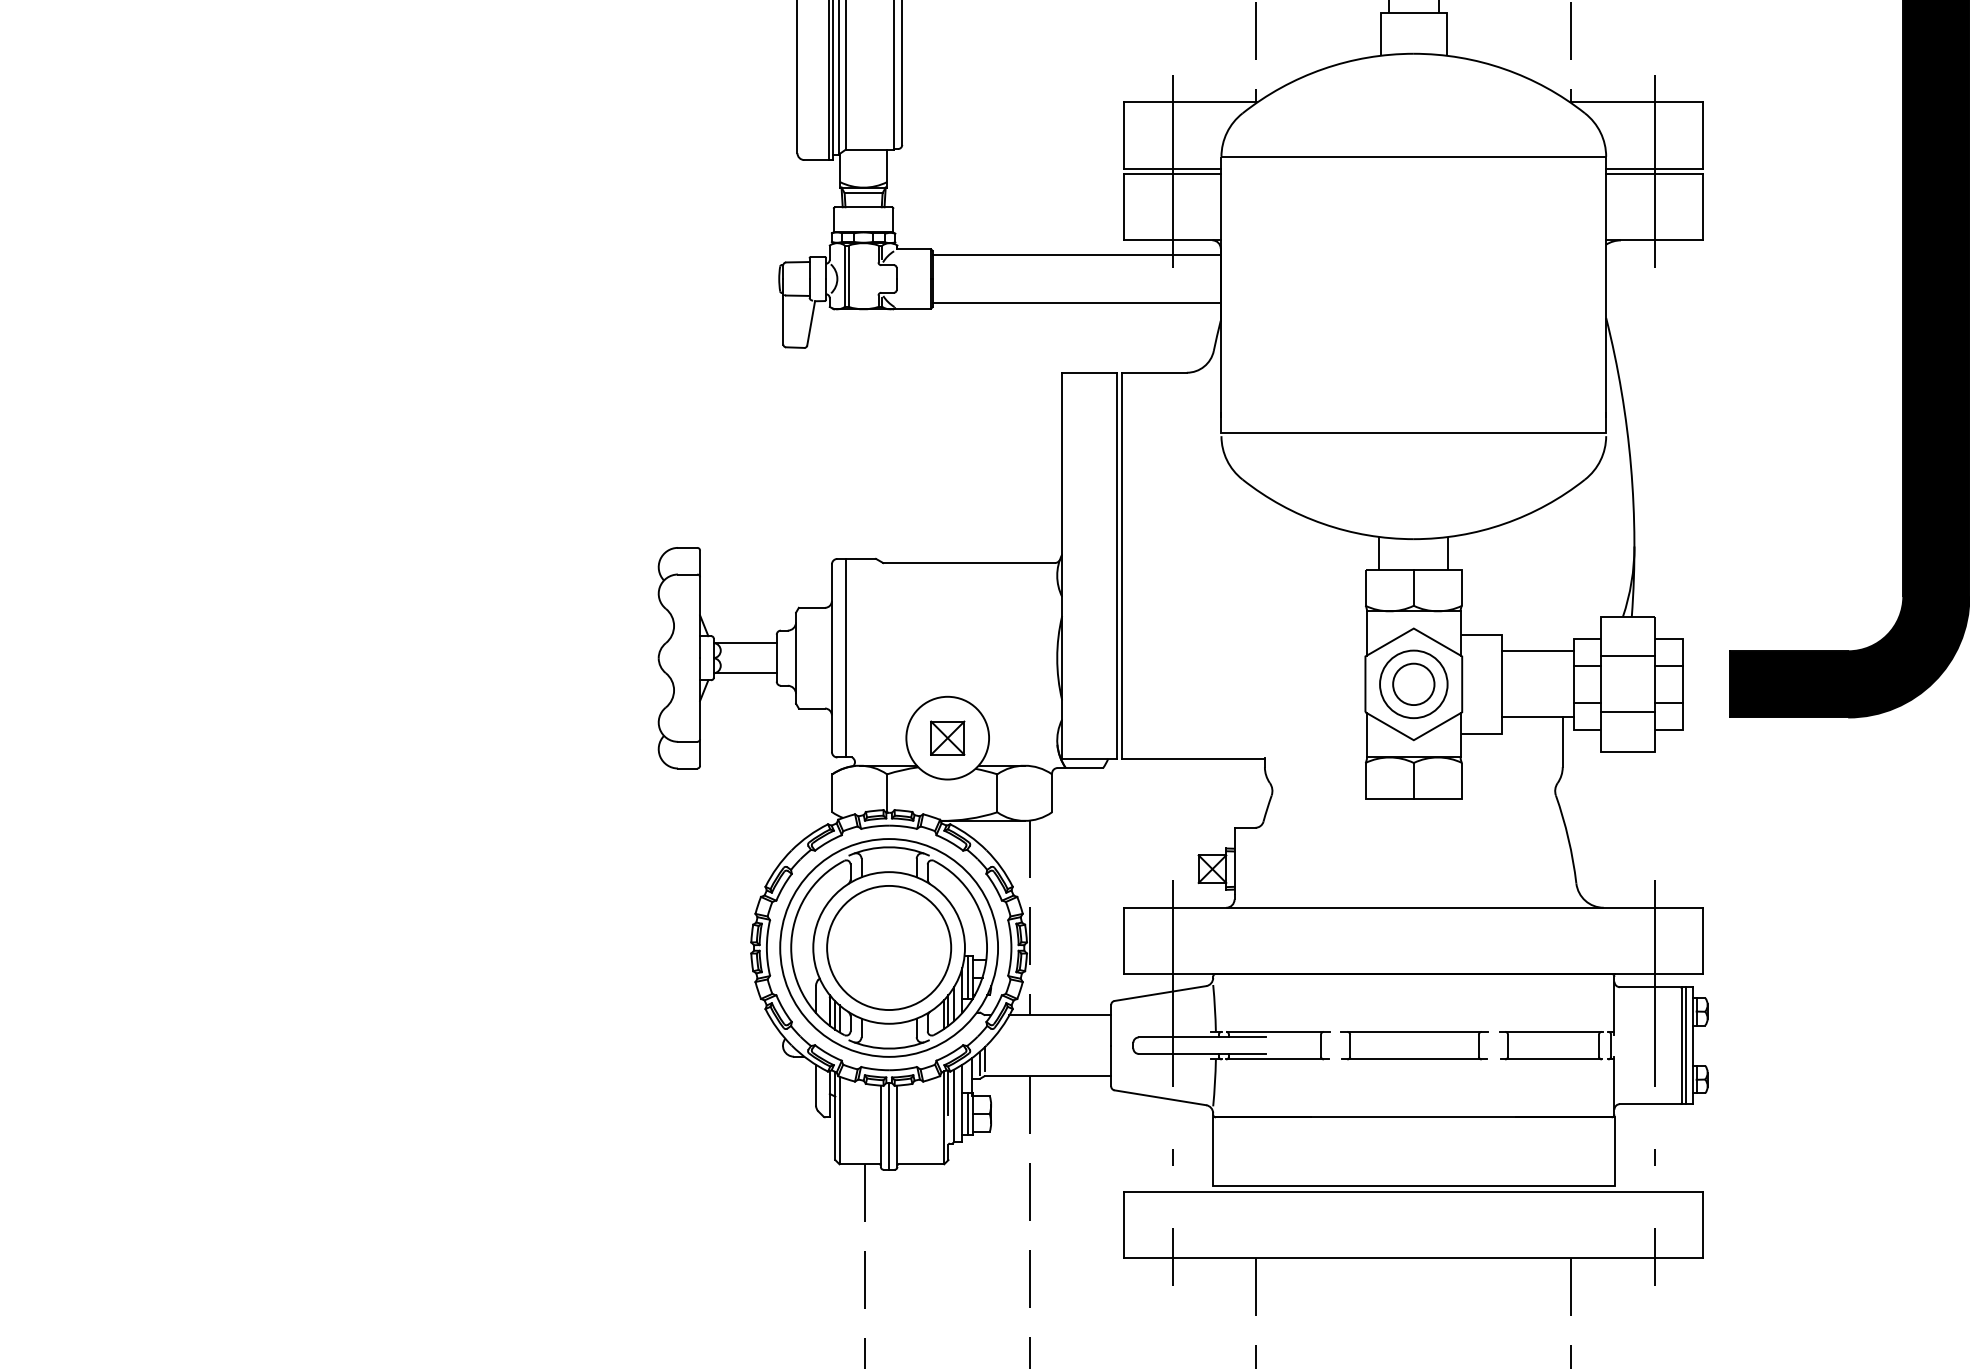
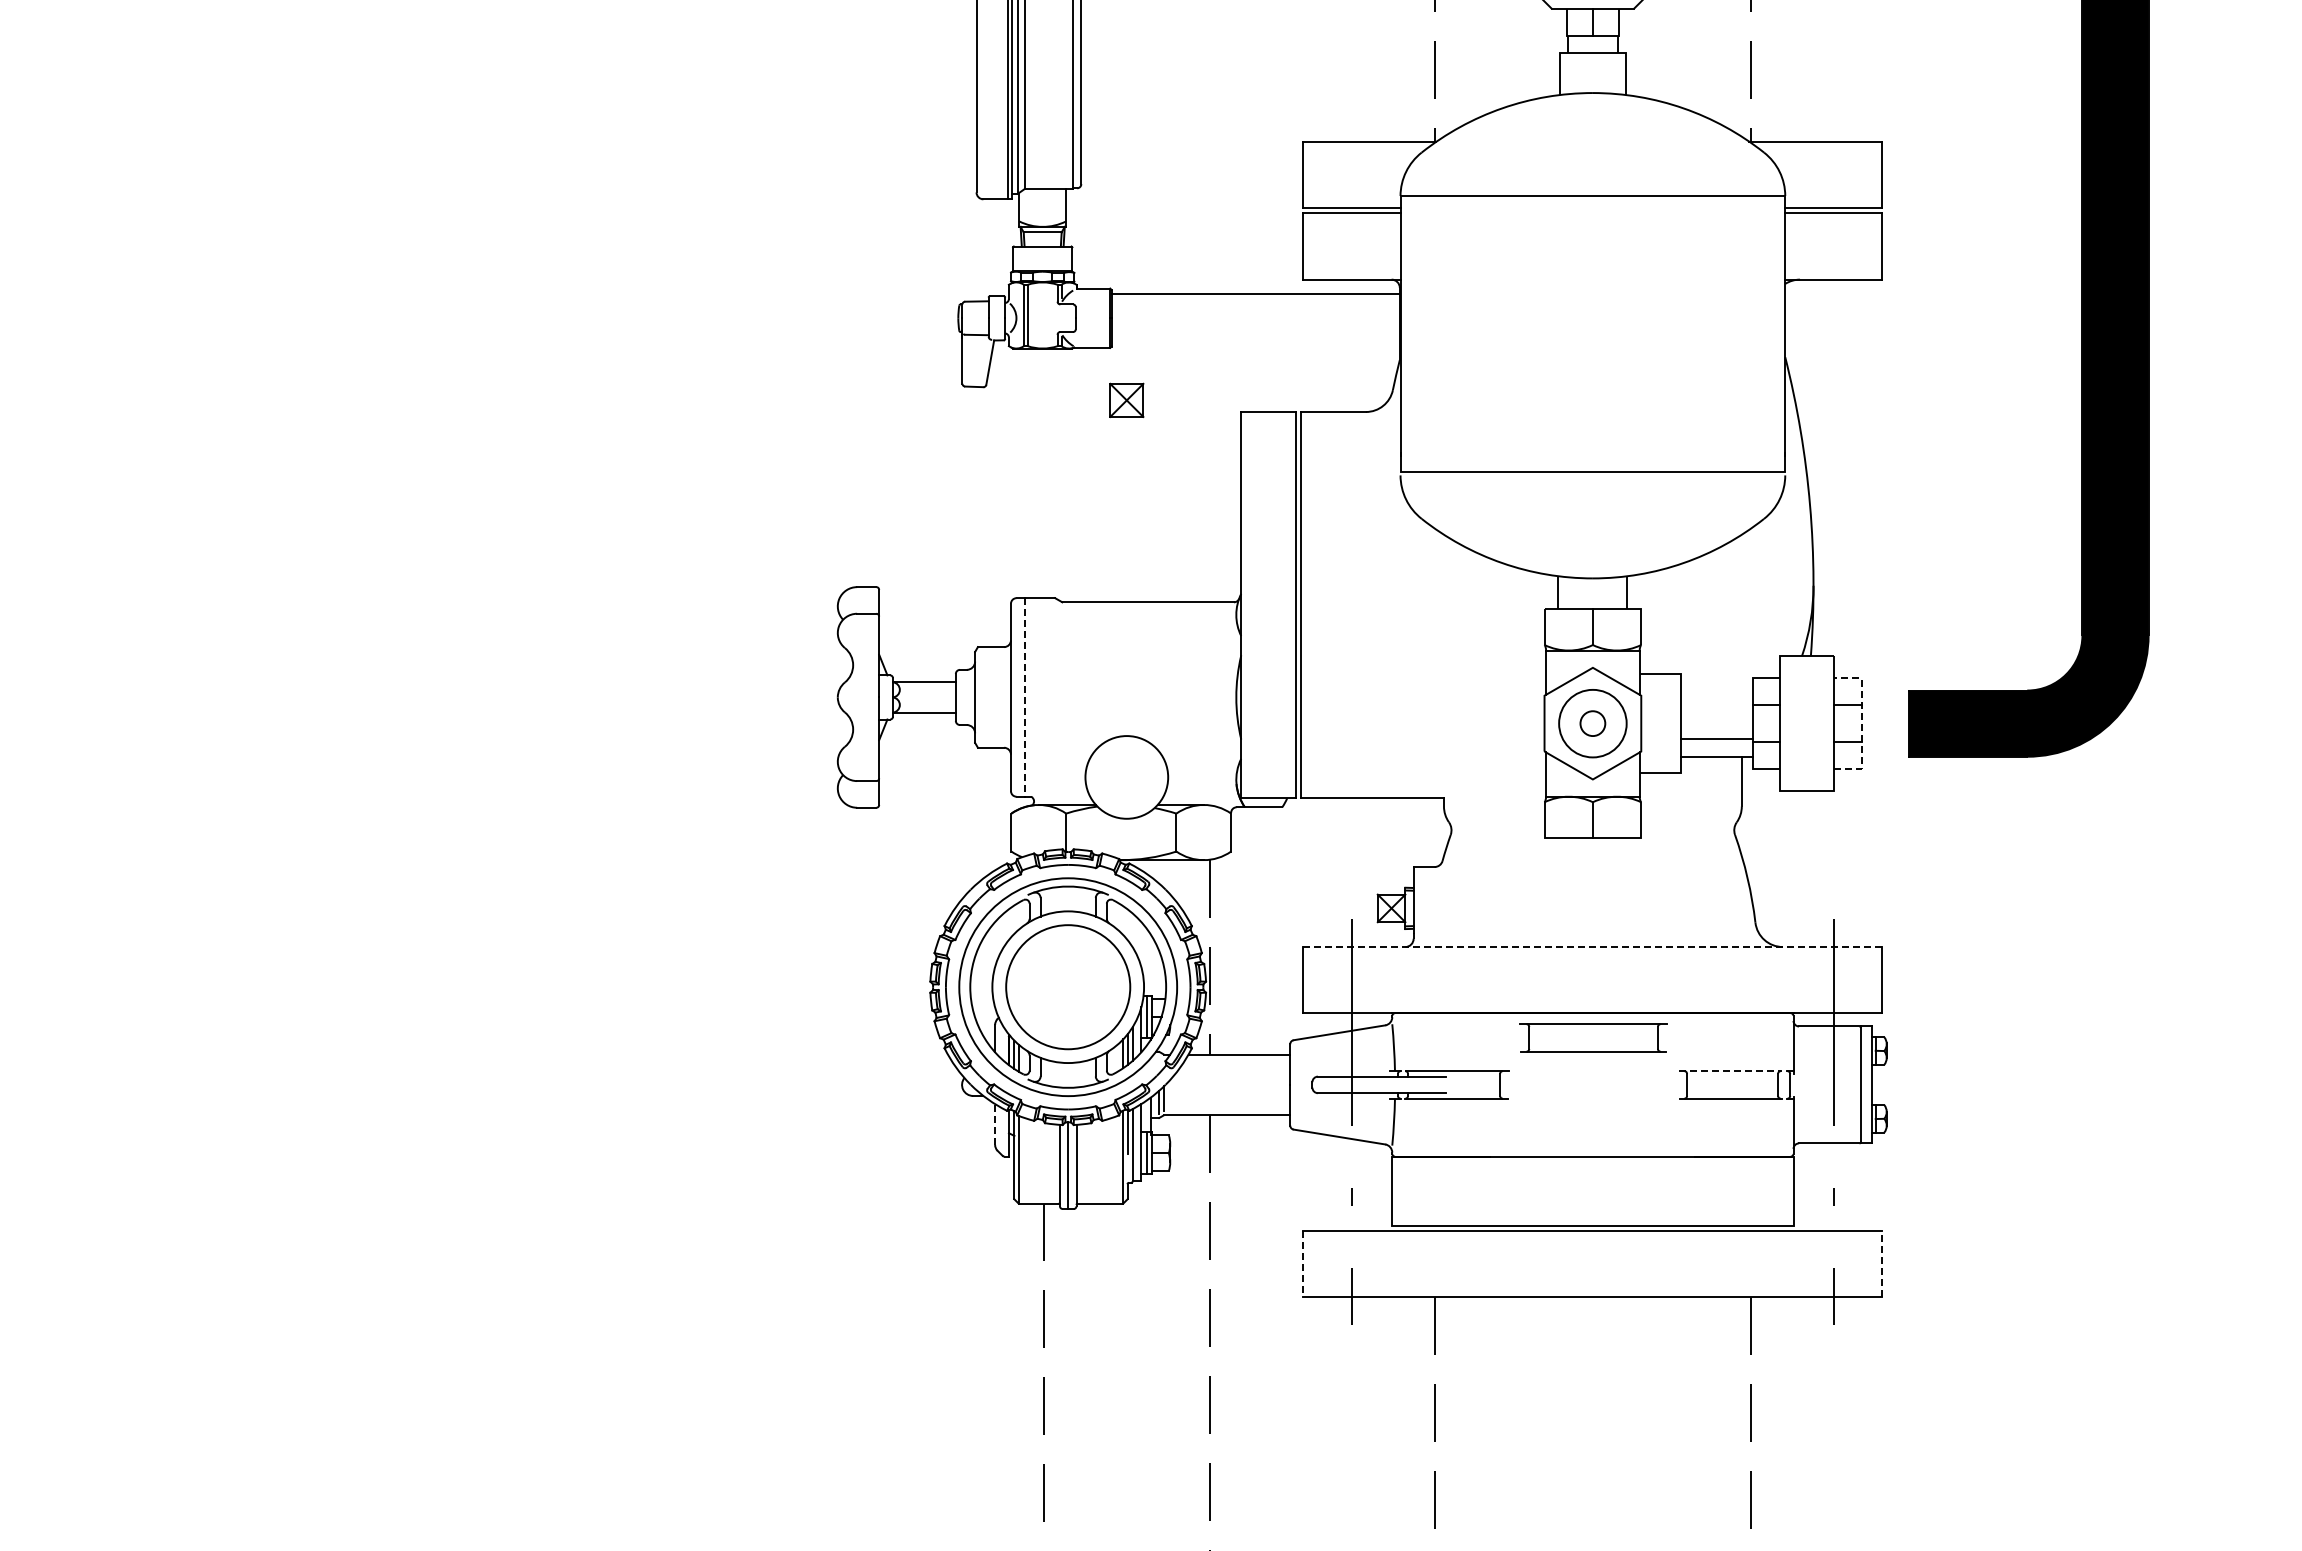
line: (1172, 171) -> (1351, 210), removed
line: (1655, 171) -> (1834, 210), removed
line: (1076, 303) -> (1255, 342), removed
line: (1537, 651) -> (1716, 738), moved
line: (1628, 656) -> (1807, 695), removed
line: (845, 658) -> (1024, 697), solid -> dashed
circle: (1413, 684) -> (1592, 723), size x0.6
line: (1682, 684) -> (1861, 723), solid -> dashed
line: (1628, 712) -> (1807, 751), removed
part: (947, 737) -> (1126, 399), moved
line: (1413, 908) -> (1592, 947), solid -> dashed
line: (1551, 1032) -> (1730, 1071), solid -> dashed
part: (1414, 1045) -> (1593, 1037), moved
line: (1686, 1045) -> (1865, 1084), removed
line: (816, 1085) -> (995, 1124), solid -> dashed
line: (1703, 1224) -> (1882, 1263), solid -> dashed
line: (1124, 1225) -> (1303, 1264), solid -> dashed

